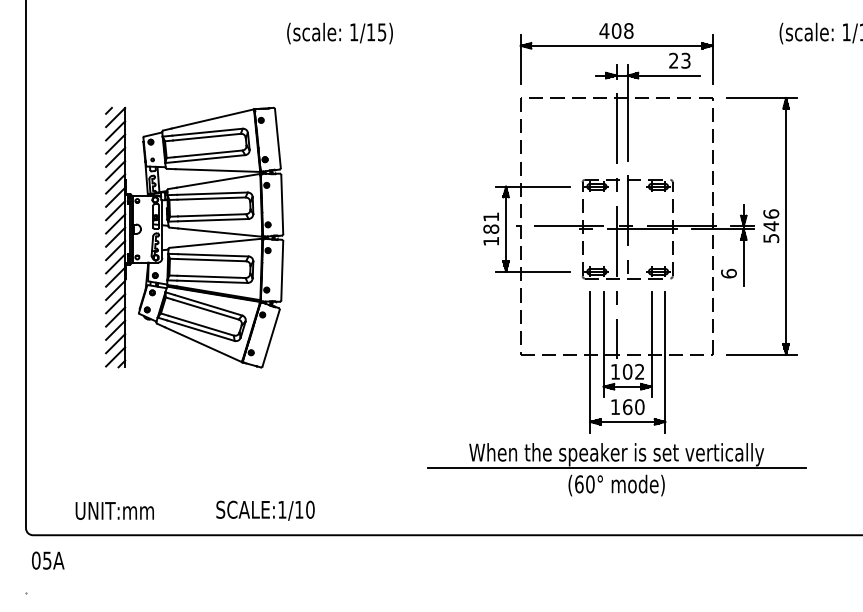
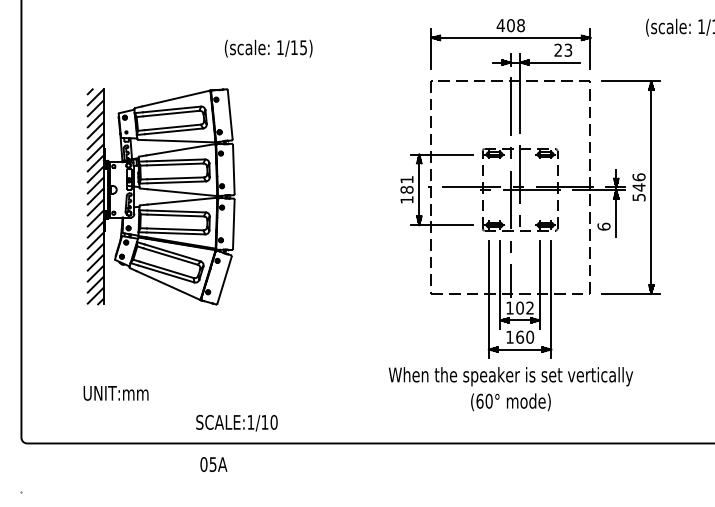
text: (339, 33) -> (268, 48), moved
line: (616, 468) -> (510, 388), removed
text: (264, 509) -> (236, 422), moved
text: (114, 511) -> (115, 393), moved
text: (47, 560) -> (213, 464), moved

